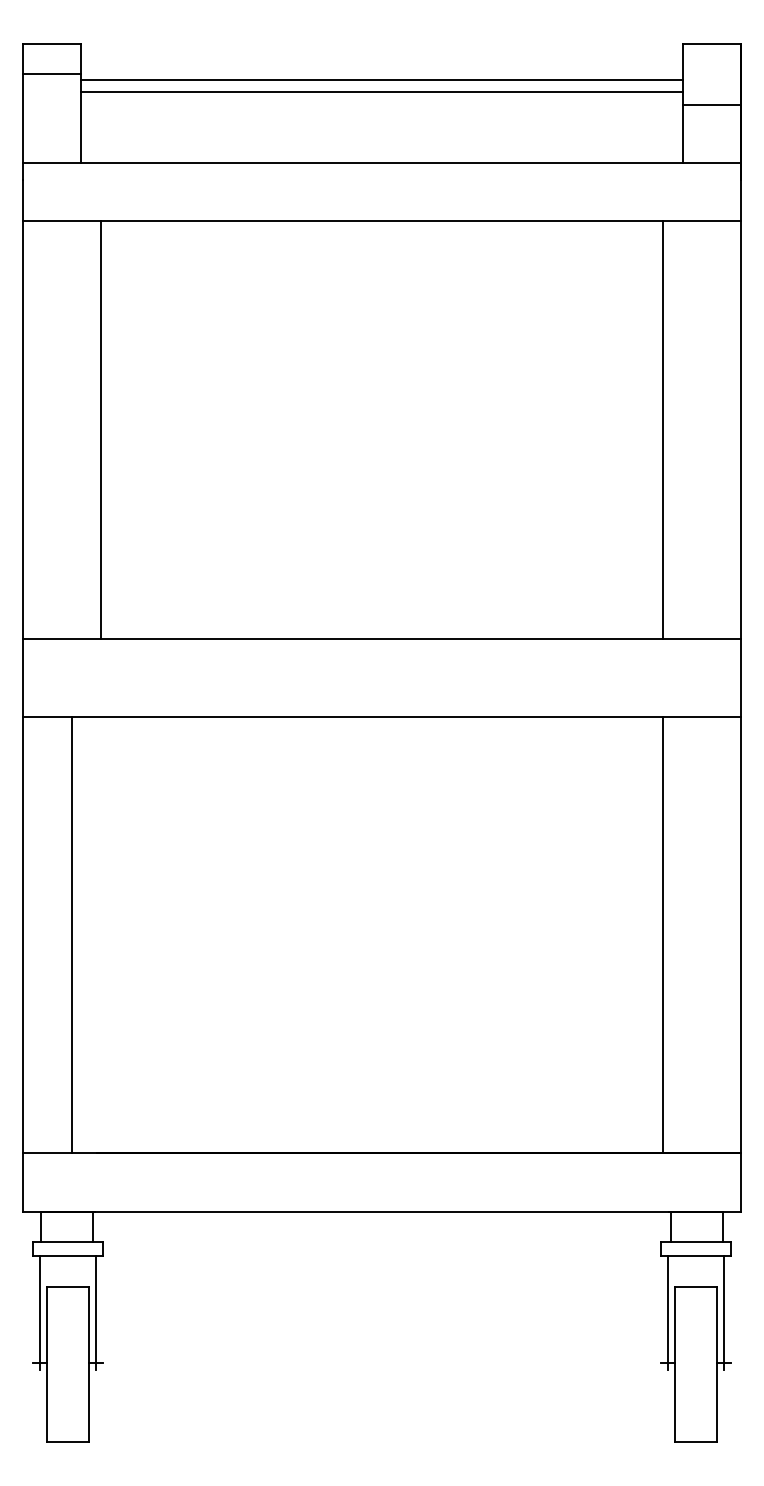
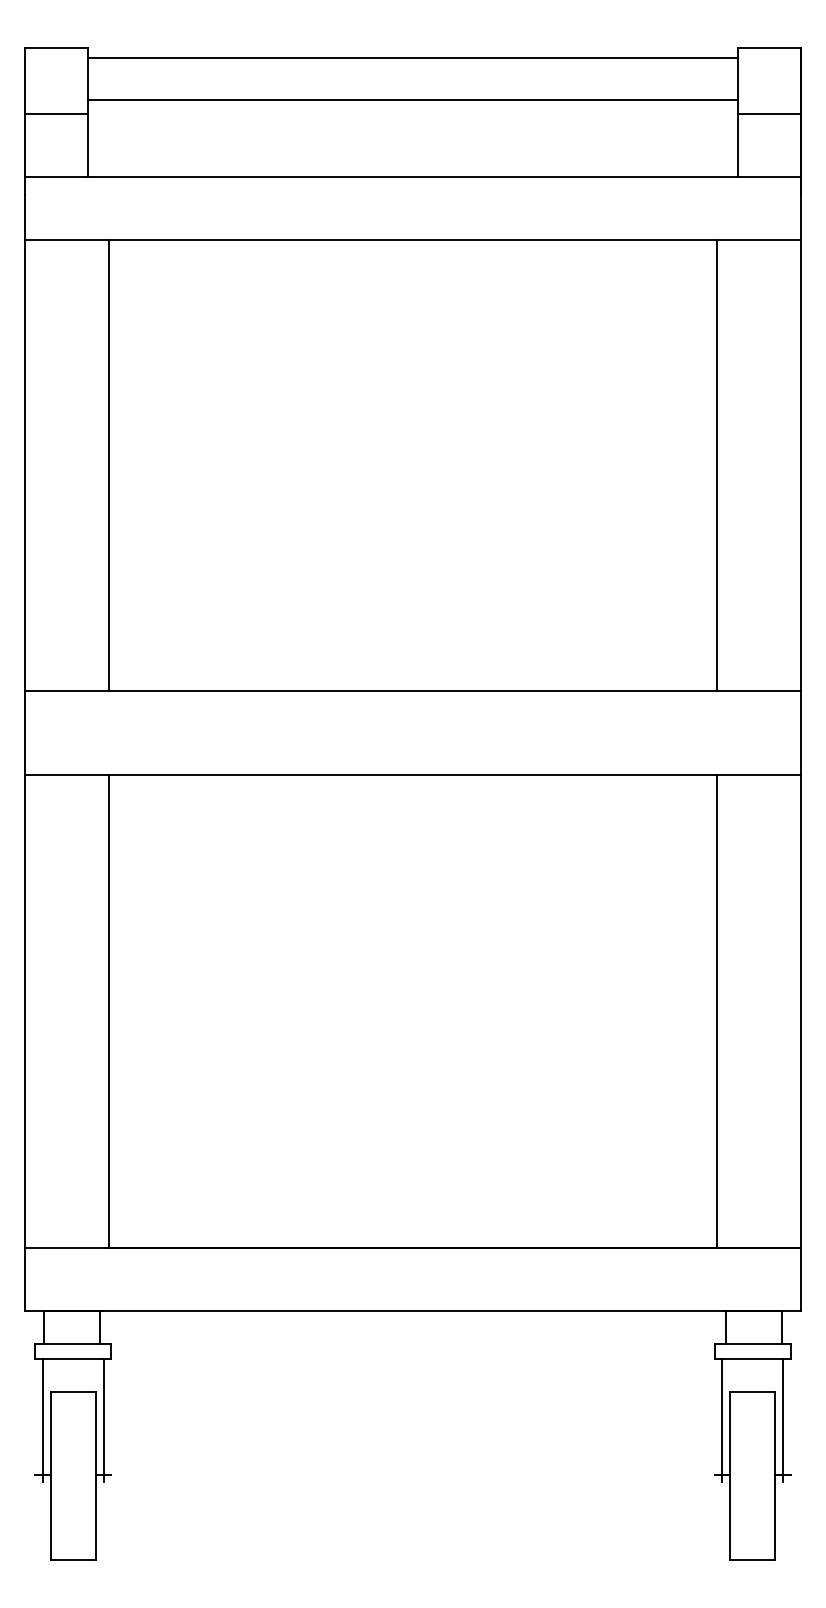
line: (51, 74) -> (55, 113), moved
line: (381, 80) -> (412, 58), moved
line: (71, 934) -> (108, 1011), moved

